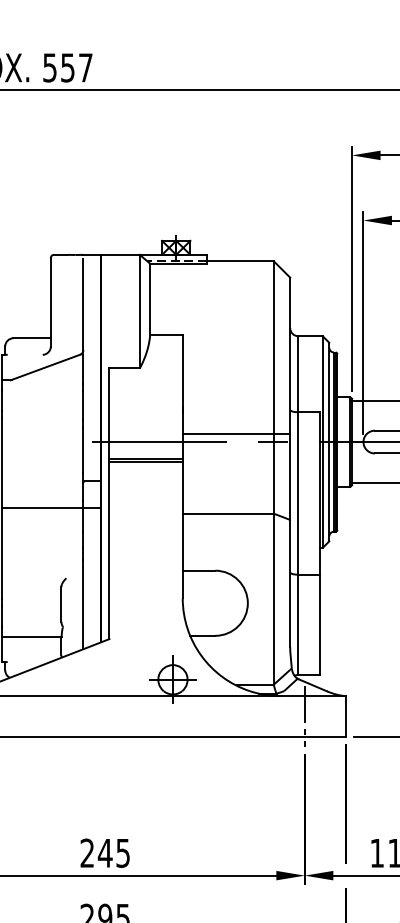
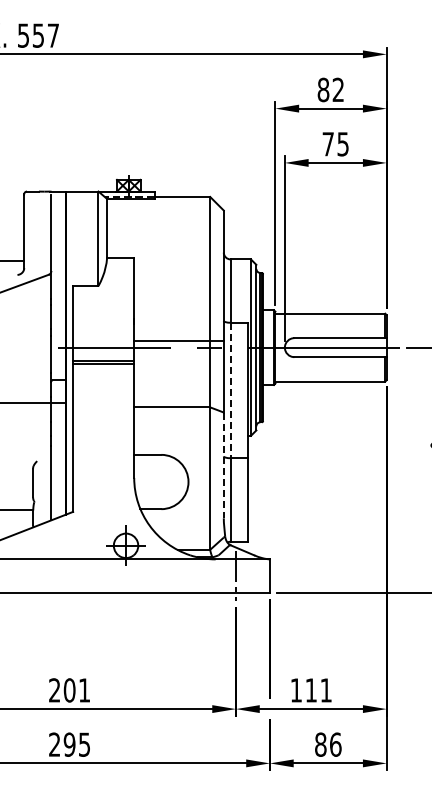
line: (298, 493) -> (230, 390), solid -> dashed
line: (289, 583) -> (223, 465), solid -> dashed
text: (113, 853) -> (76, 690), 245 -> 201

